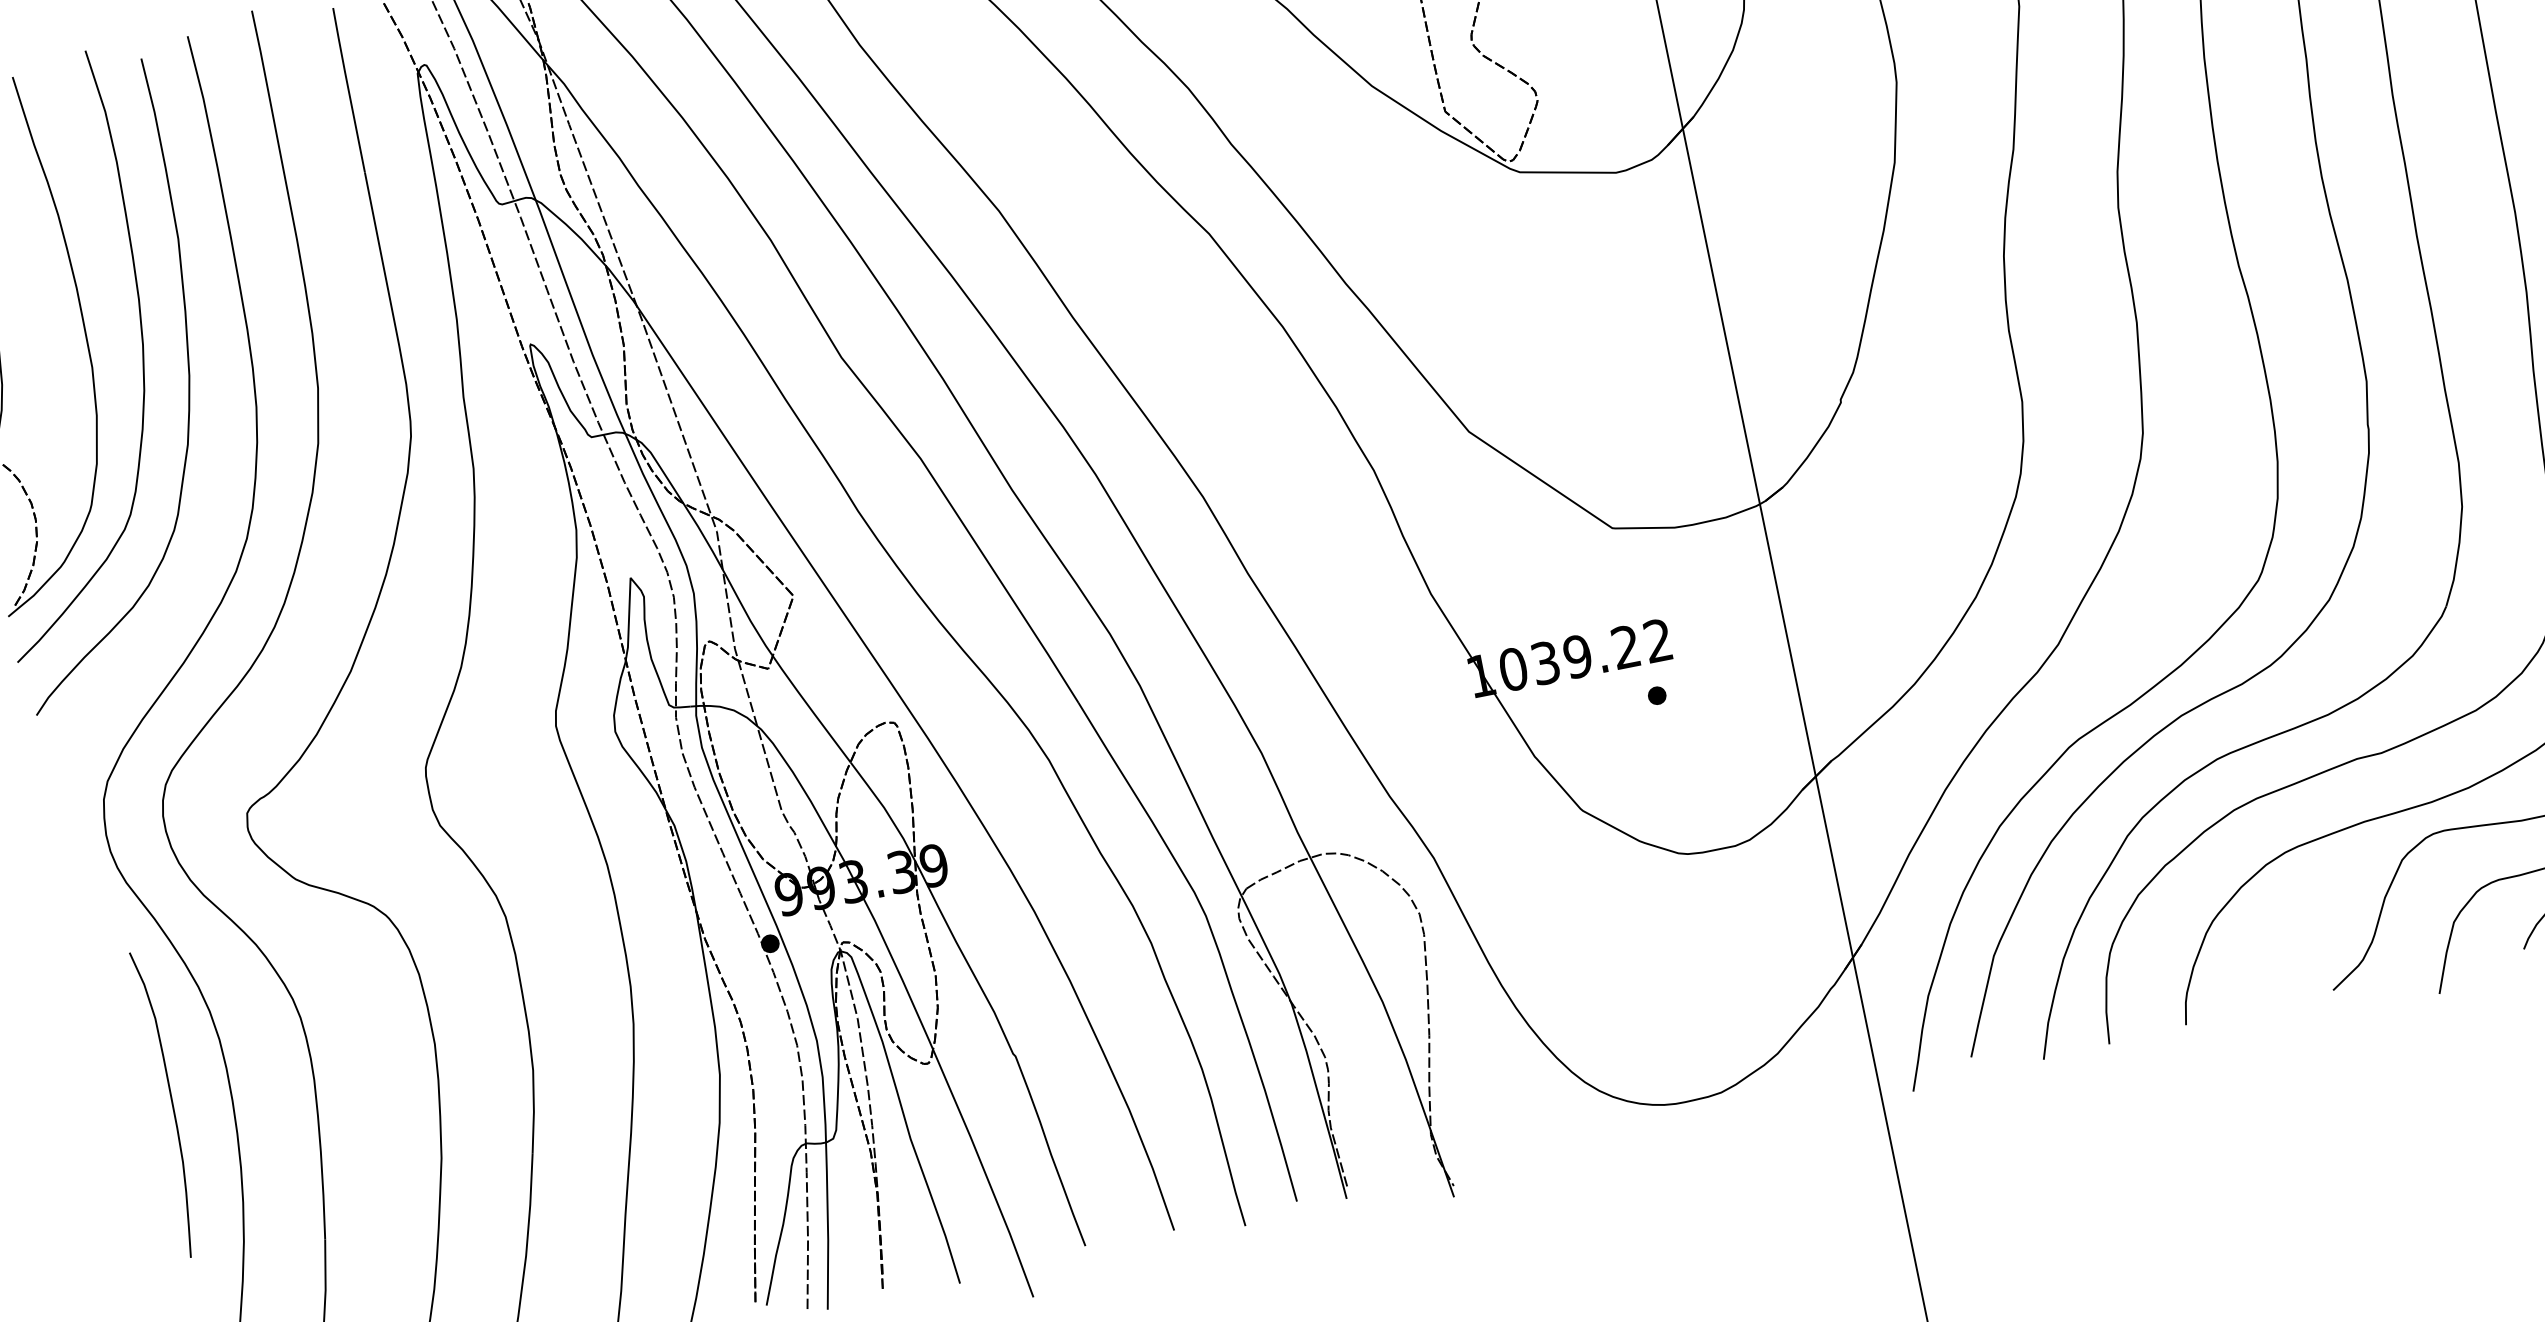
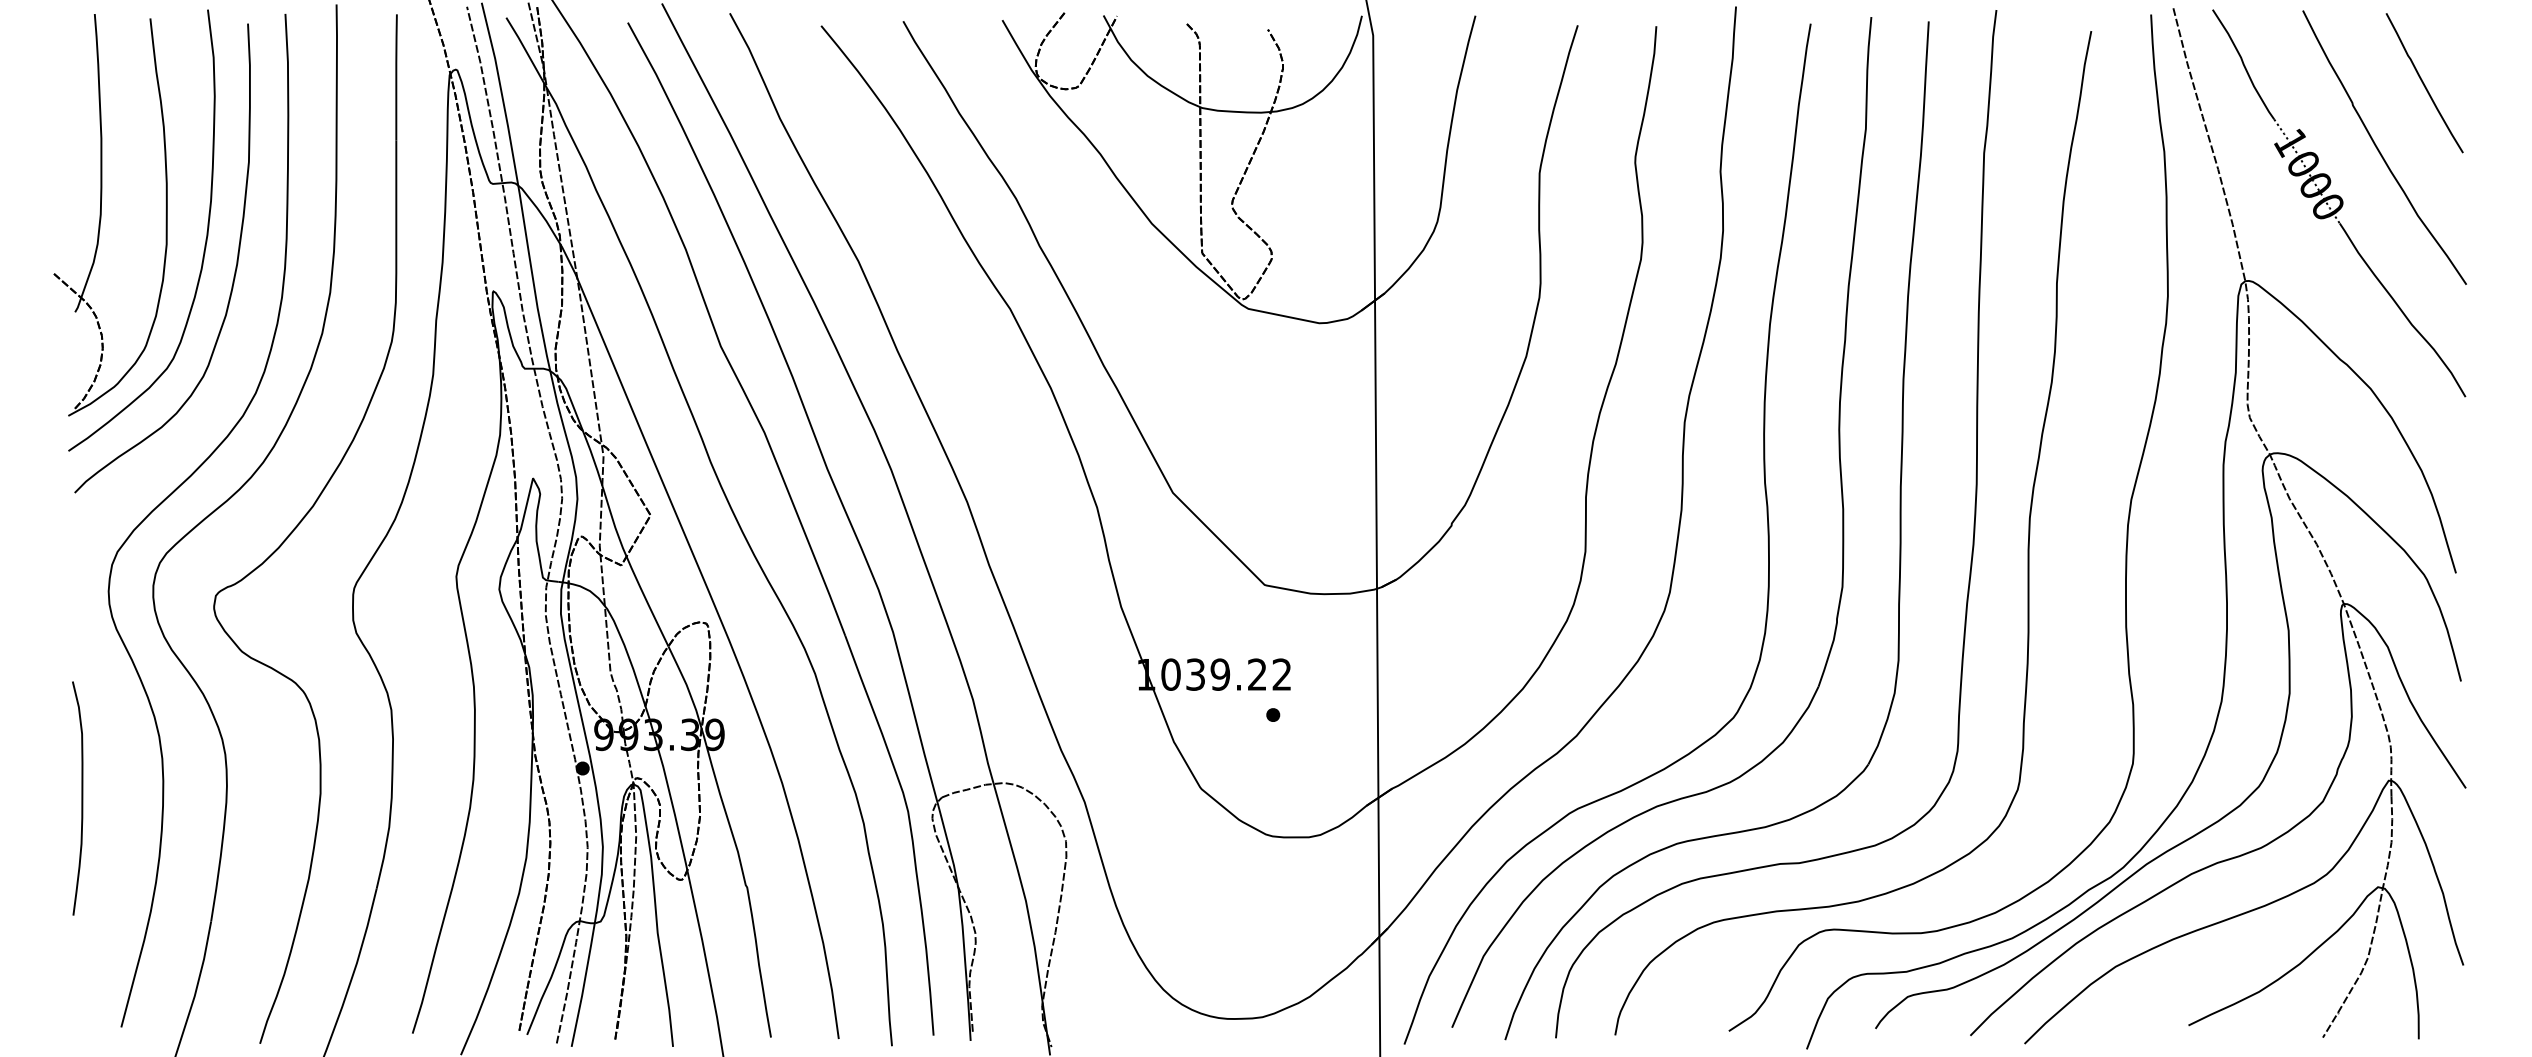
curve: (171, 1103) -> (81, 798), moved

